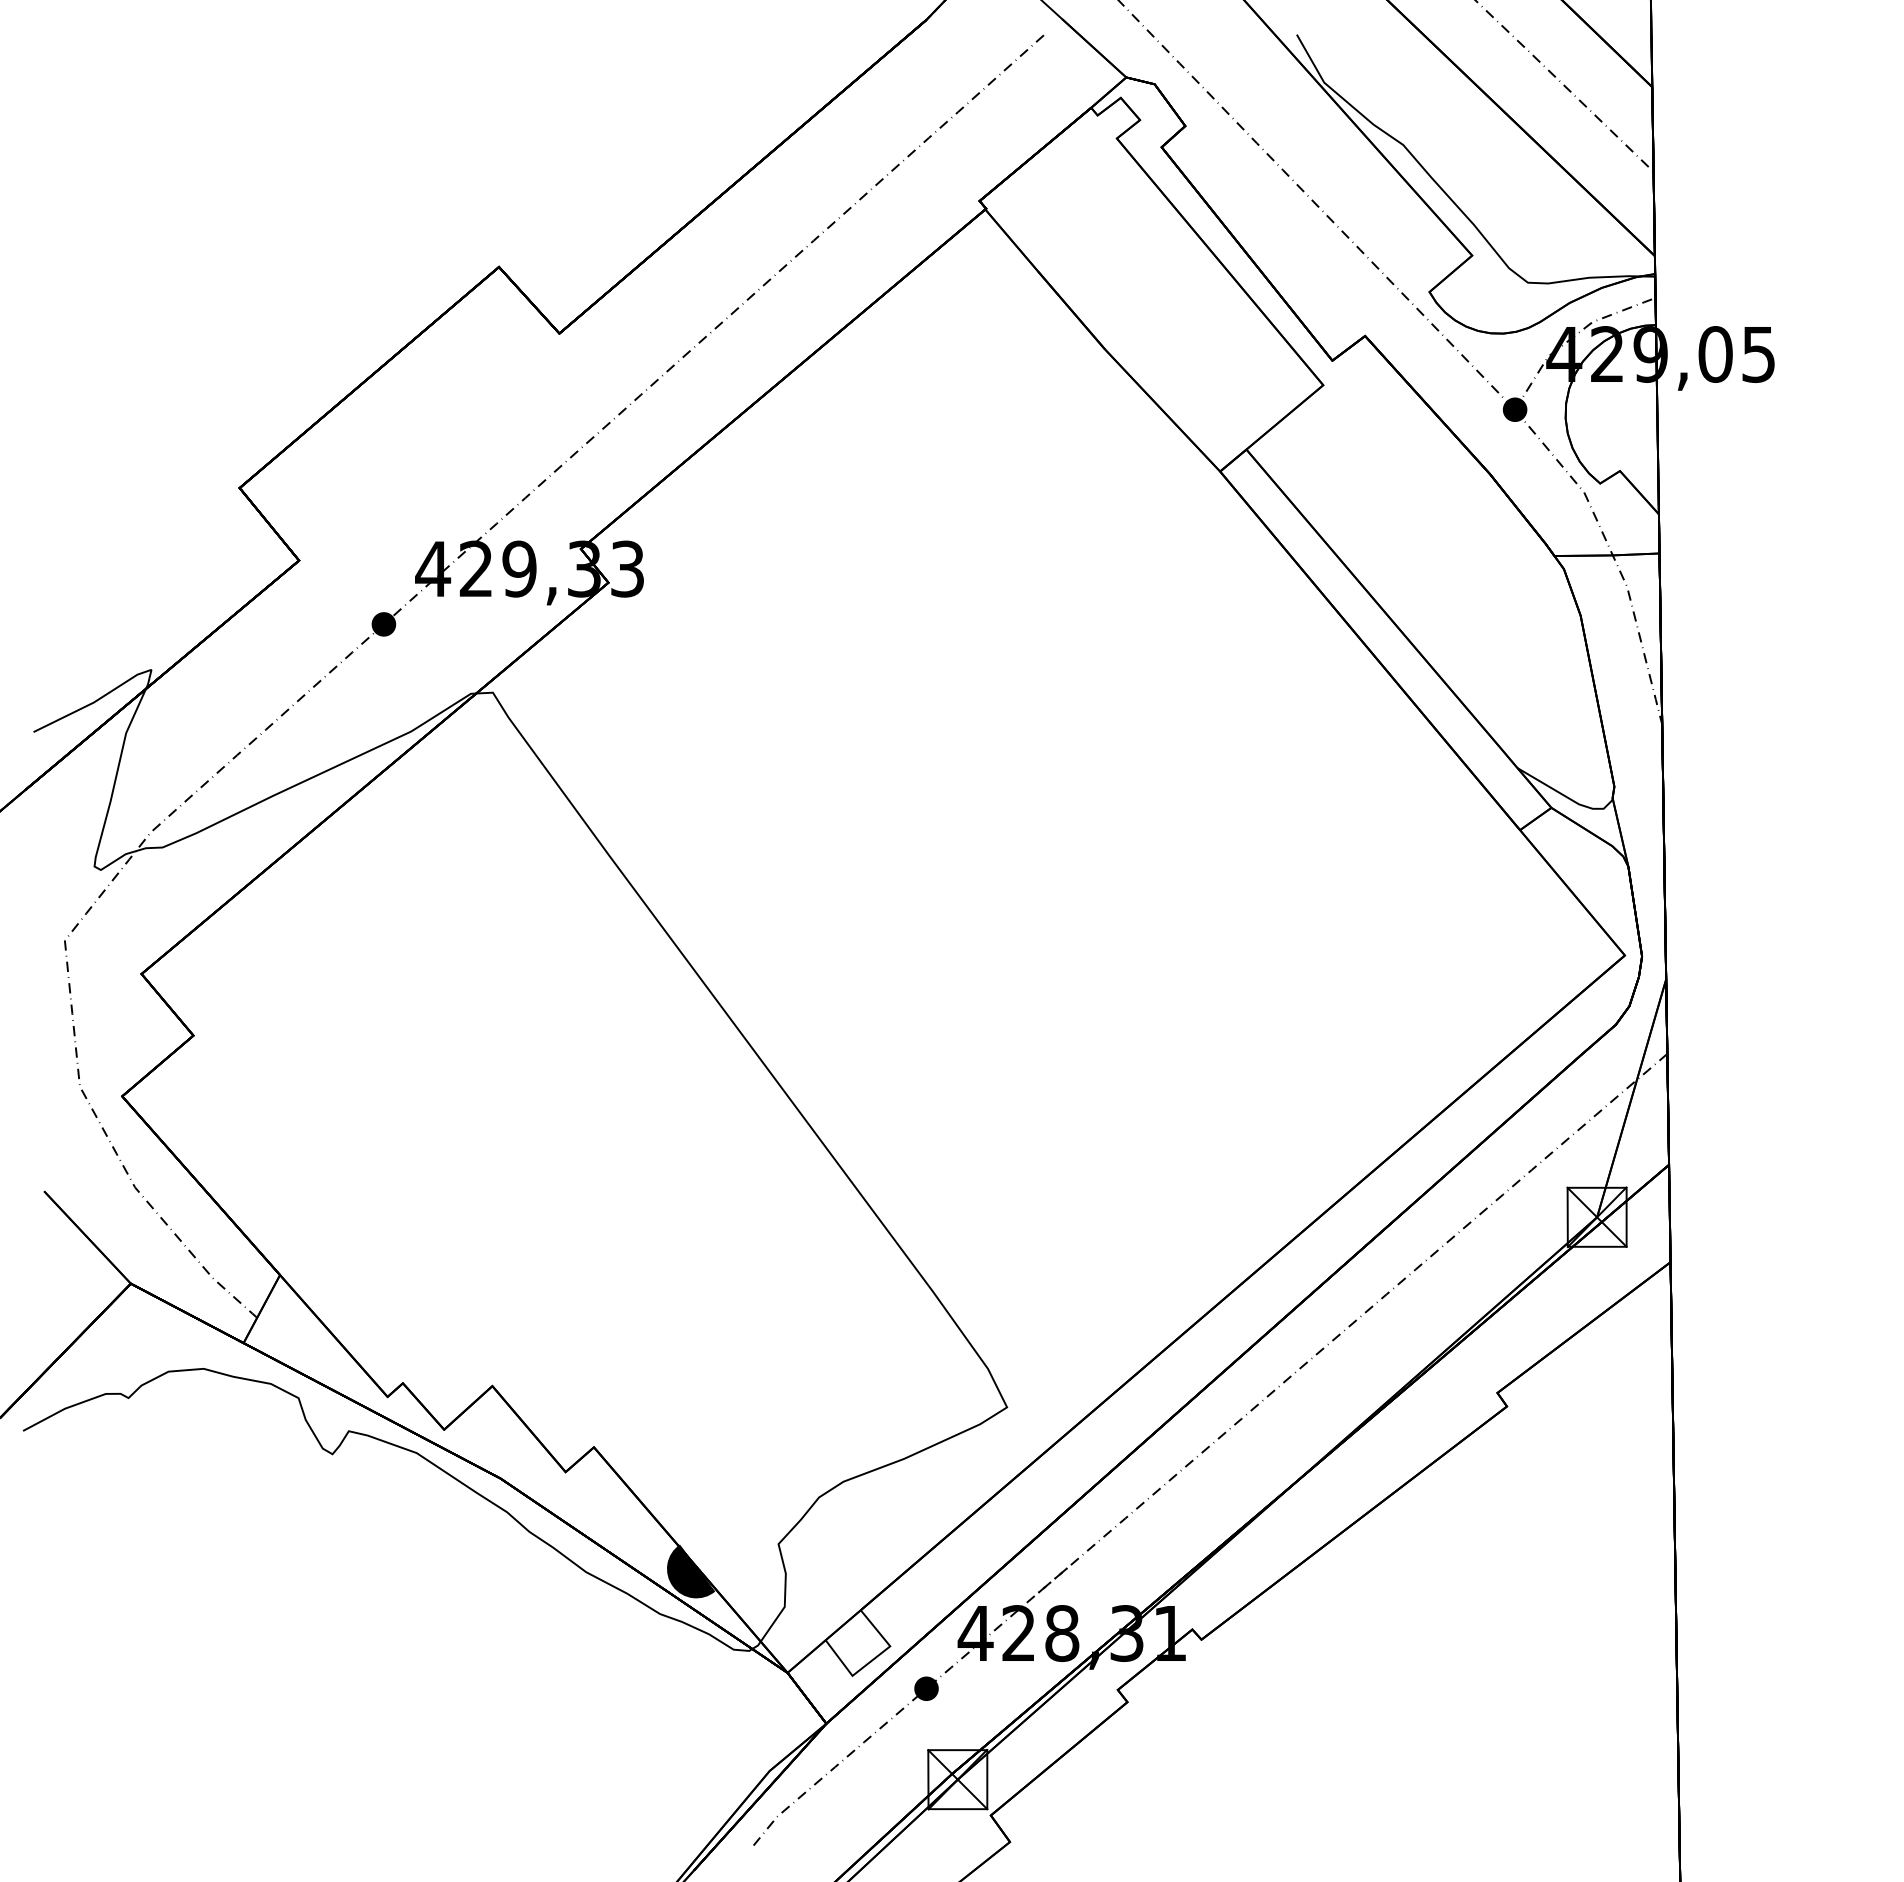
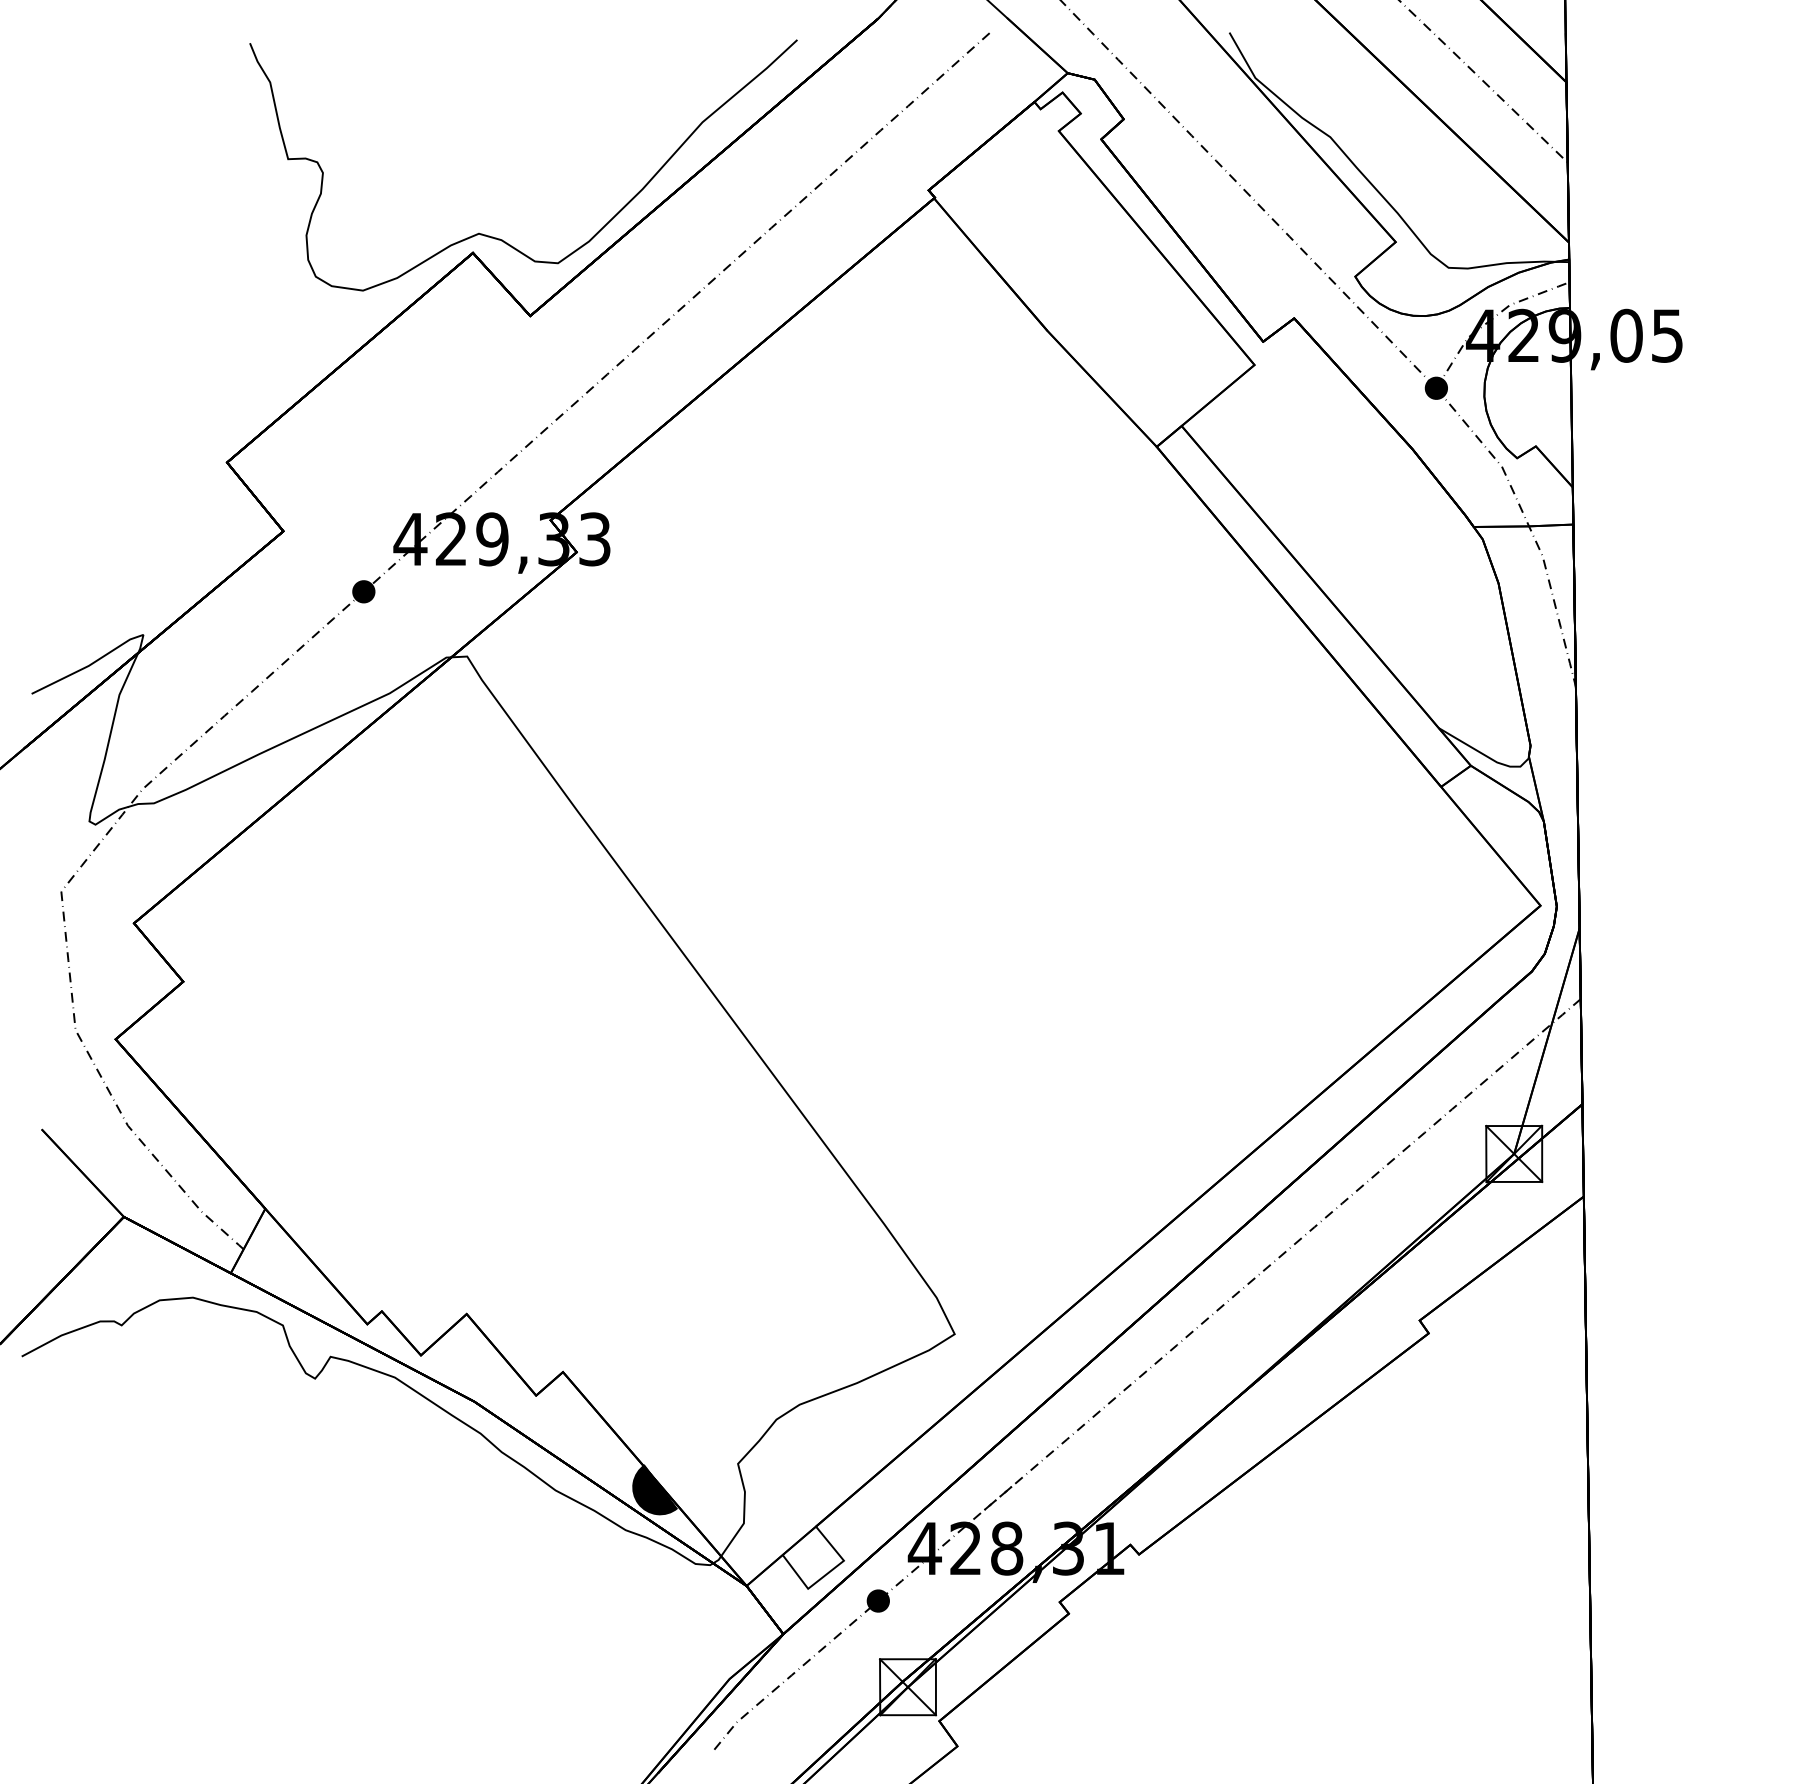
curve: (526, 251) -> (499, 238), added

